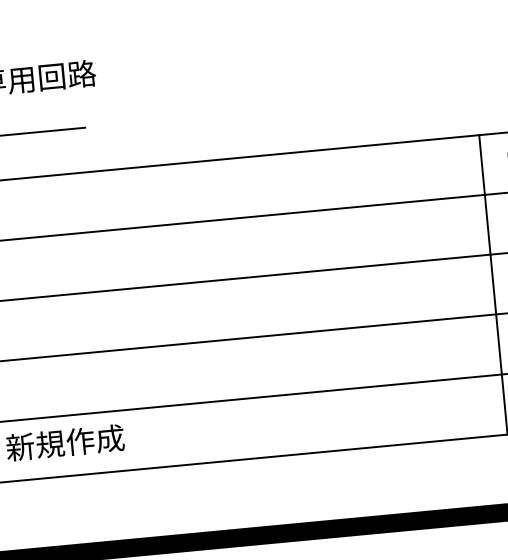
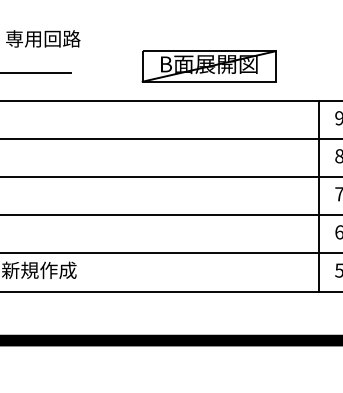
part: (301, 97) -> (208, 66), added

